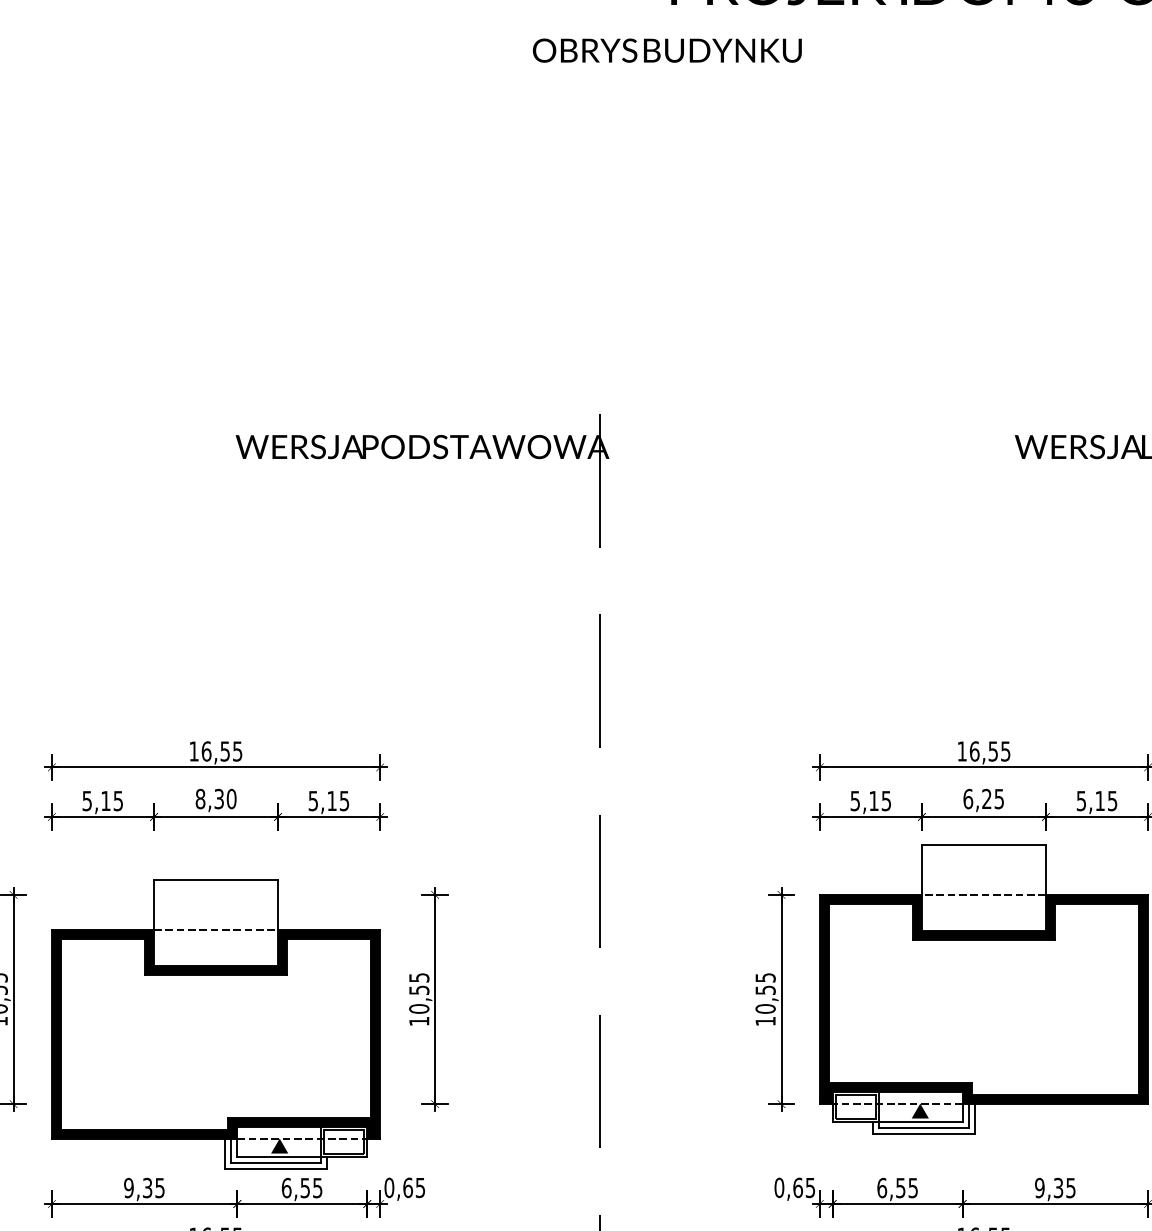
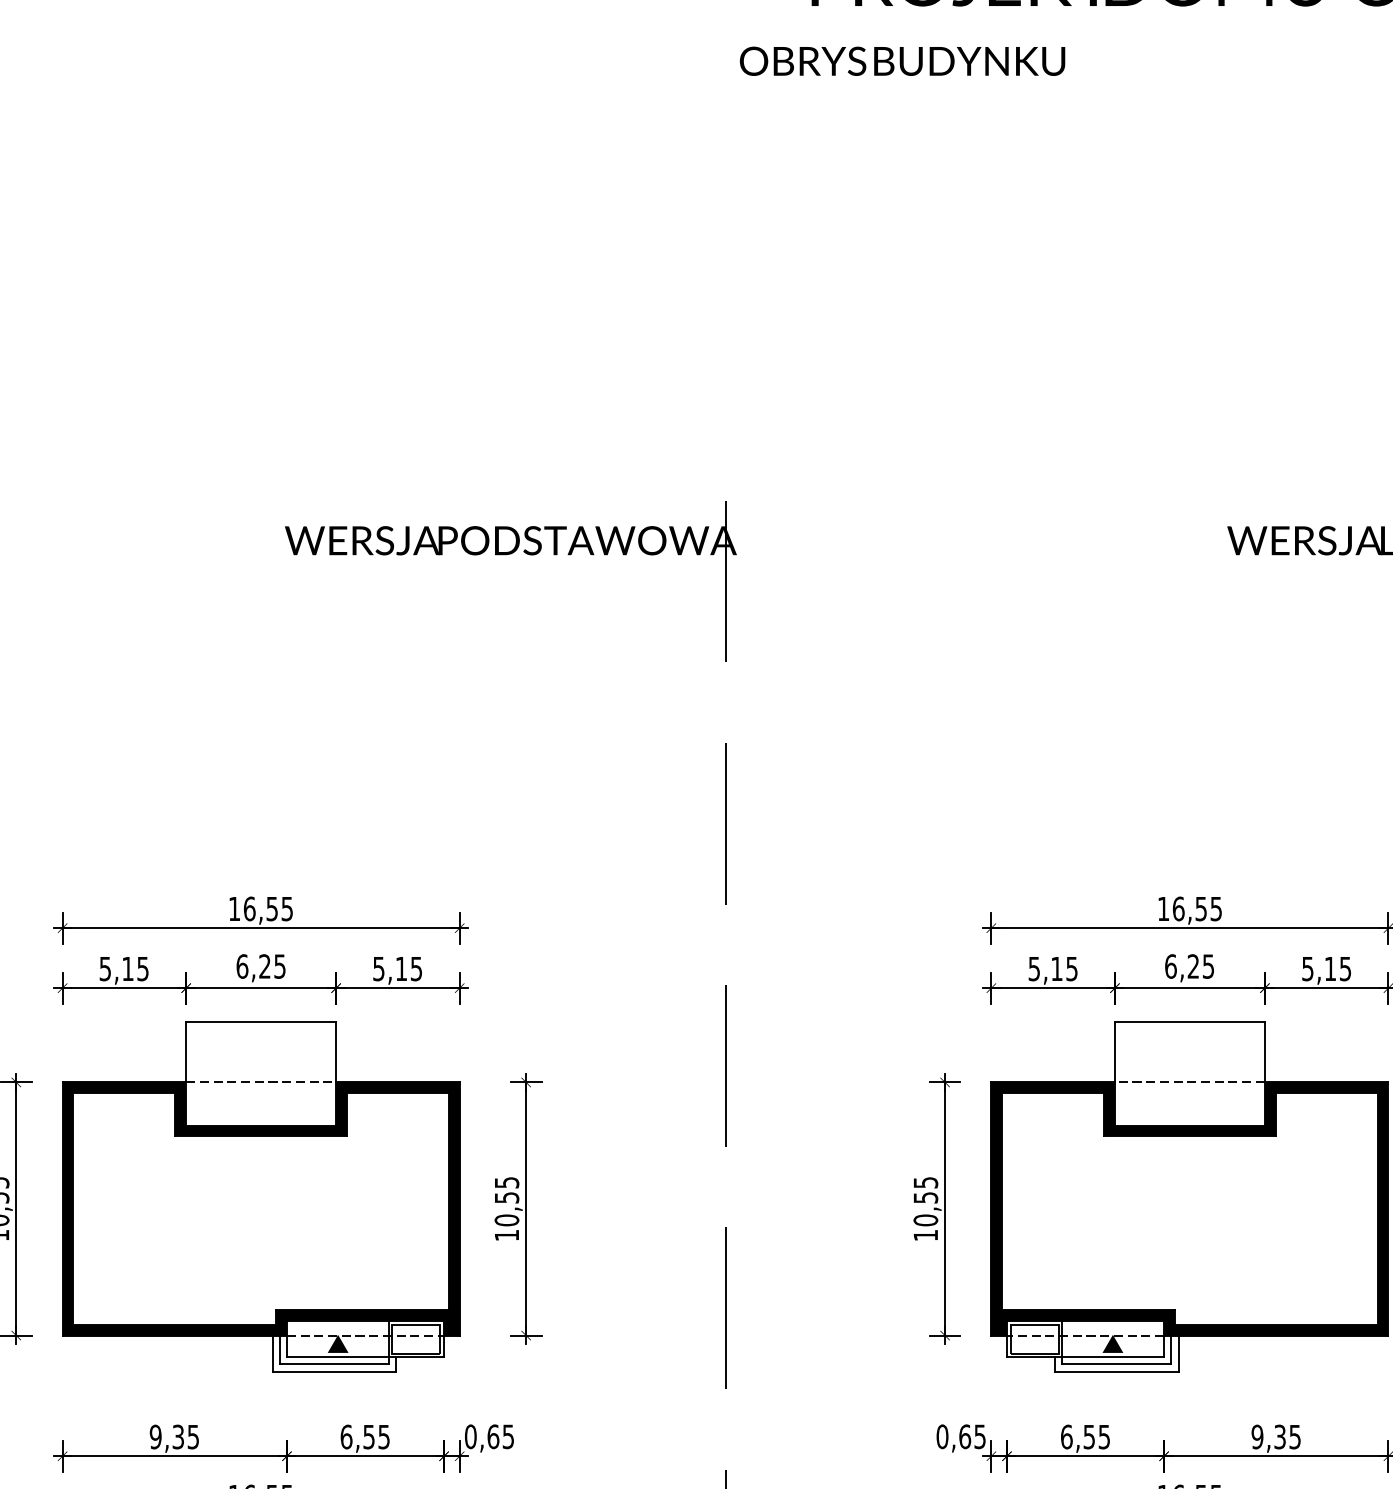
text: (666, 50) -> (901, 61), moved
text: (215, 798) -> (260, 965), 8,30 -> 6,25
part: (215, 1024) -> (260, 1196), moved

